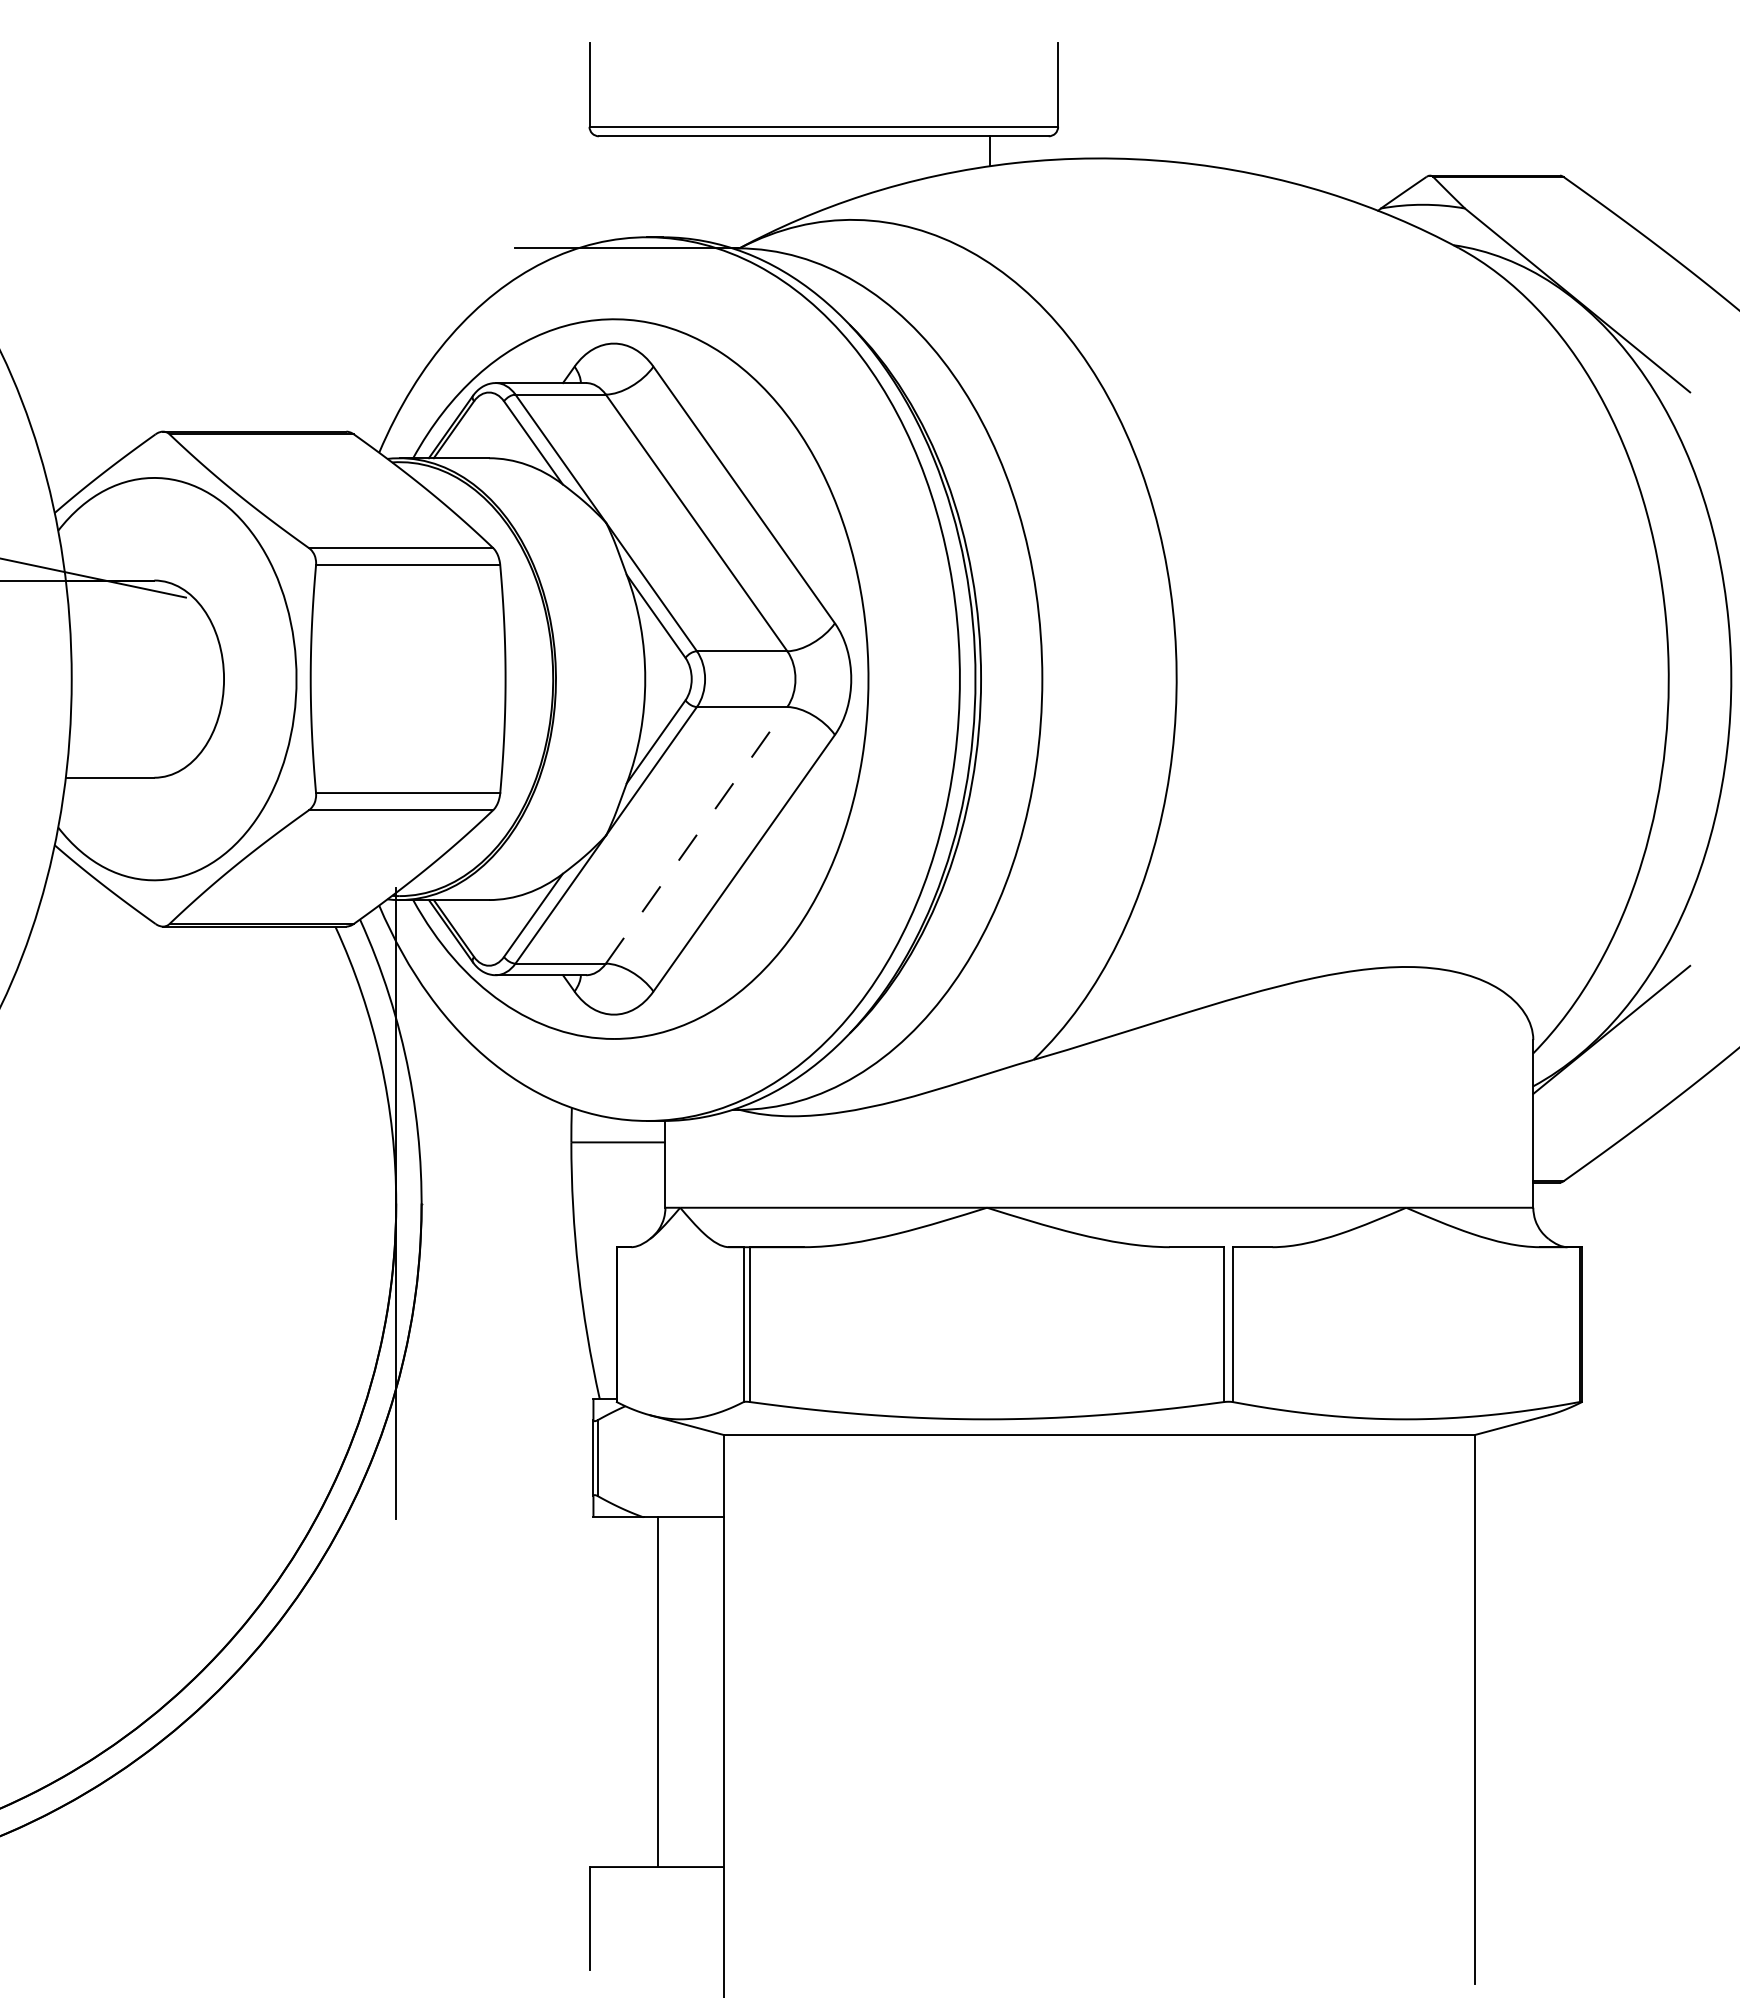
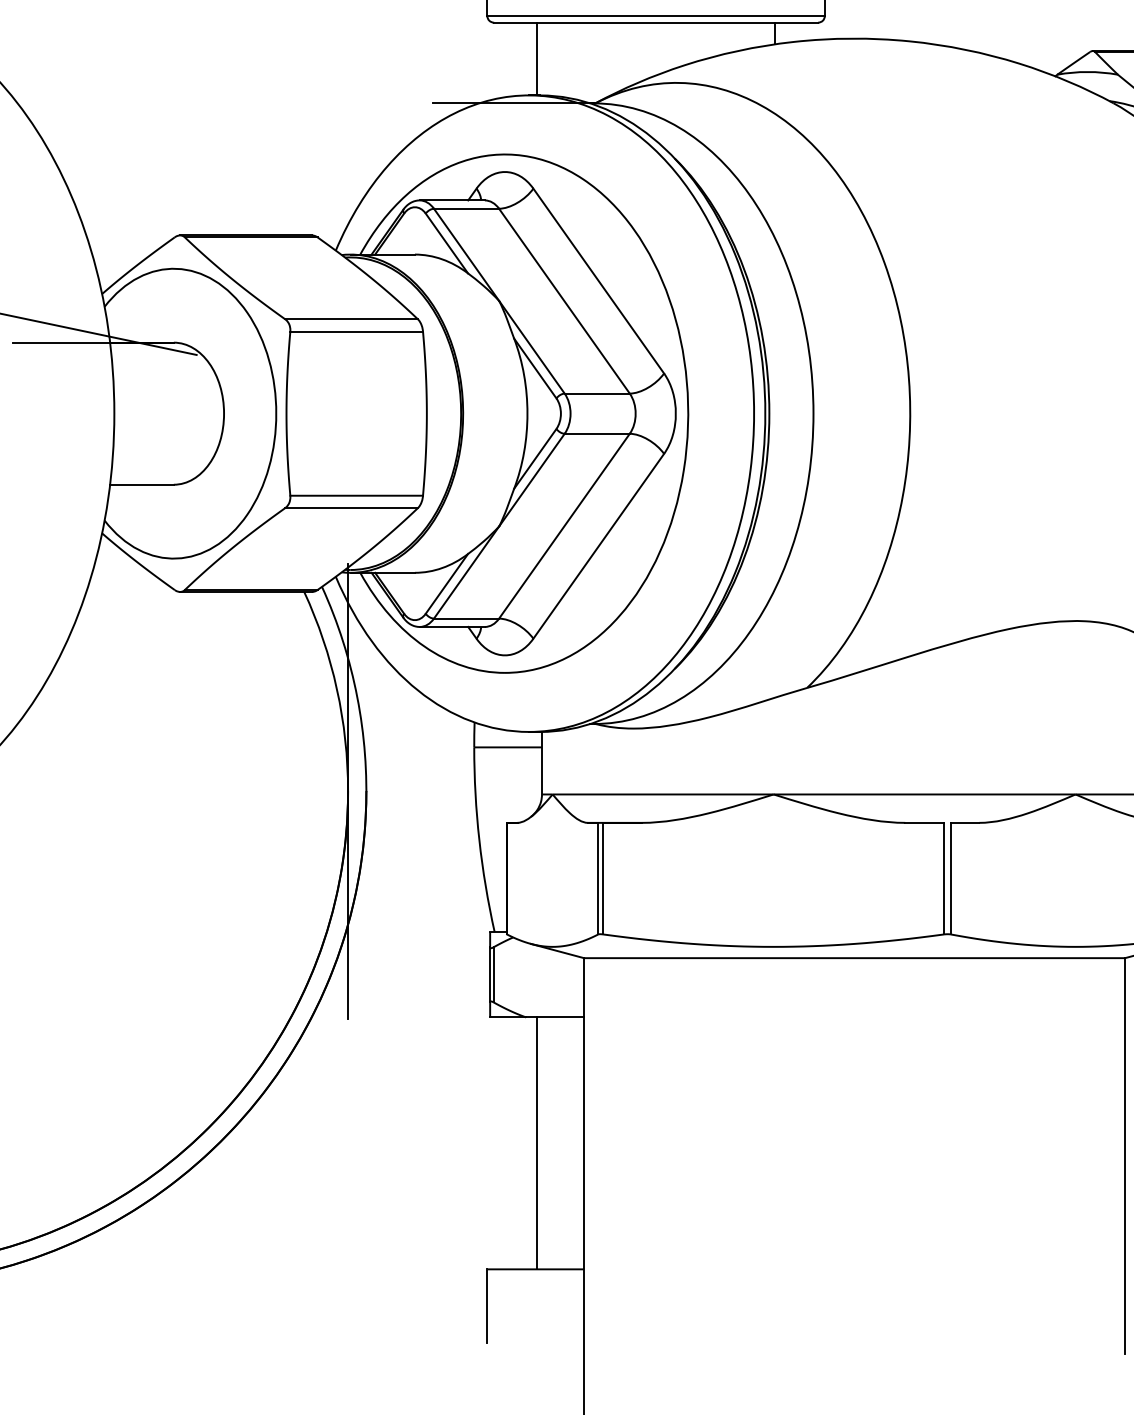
line: (658, 186) -> (537, 58), added
line: (696, 834) -> (564, 525), dashed -> solid

